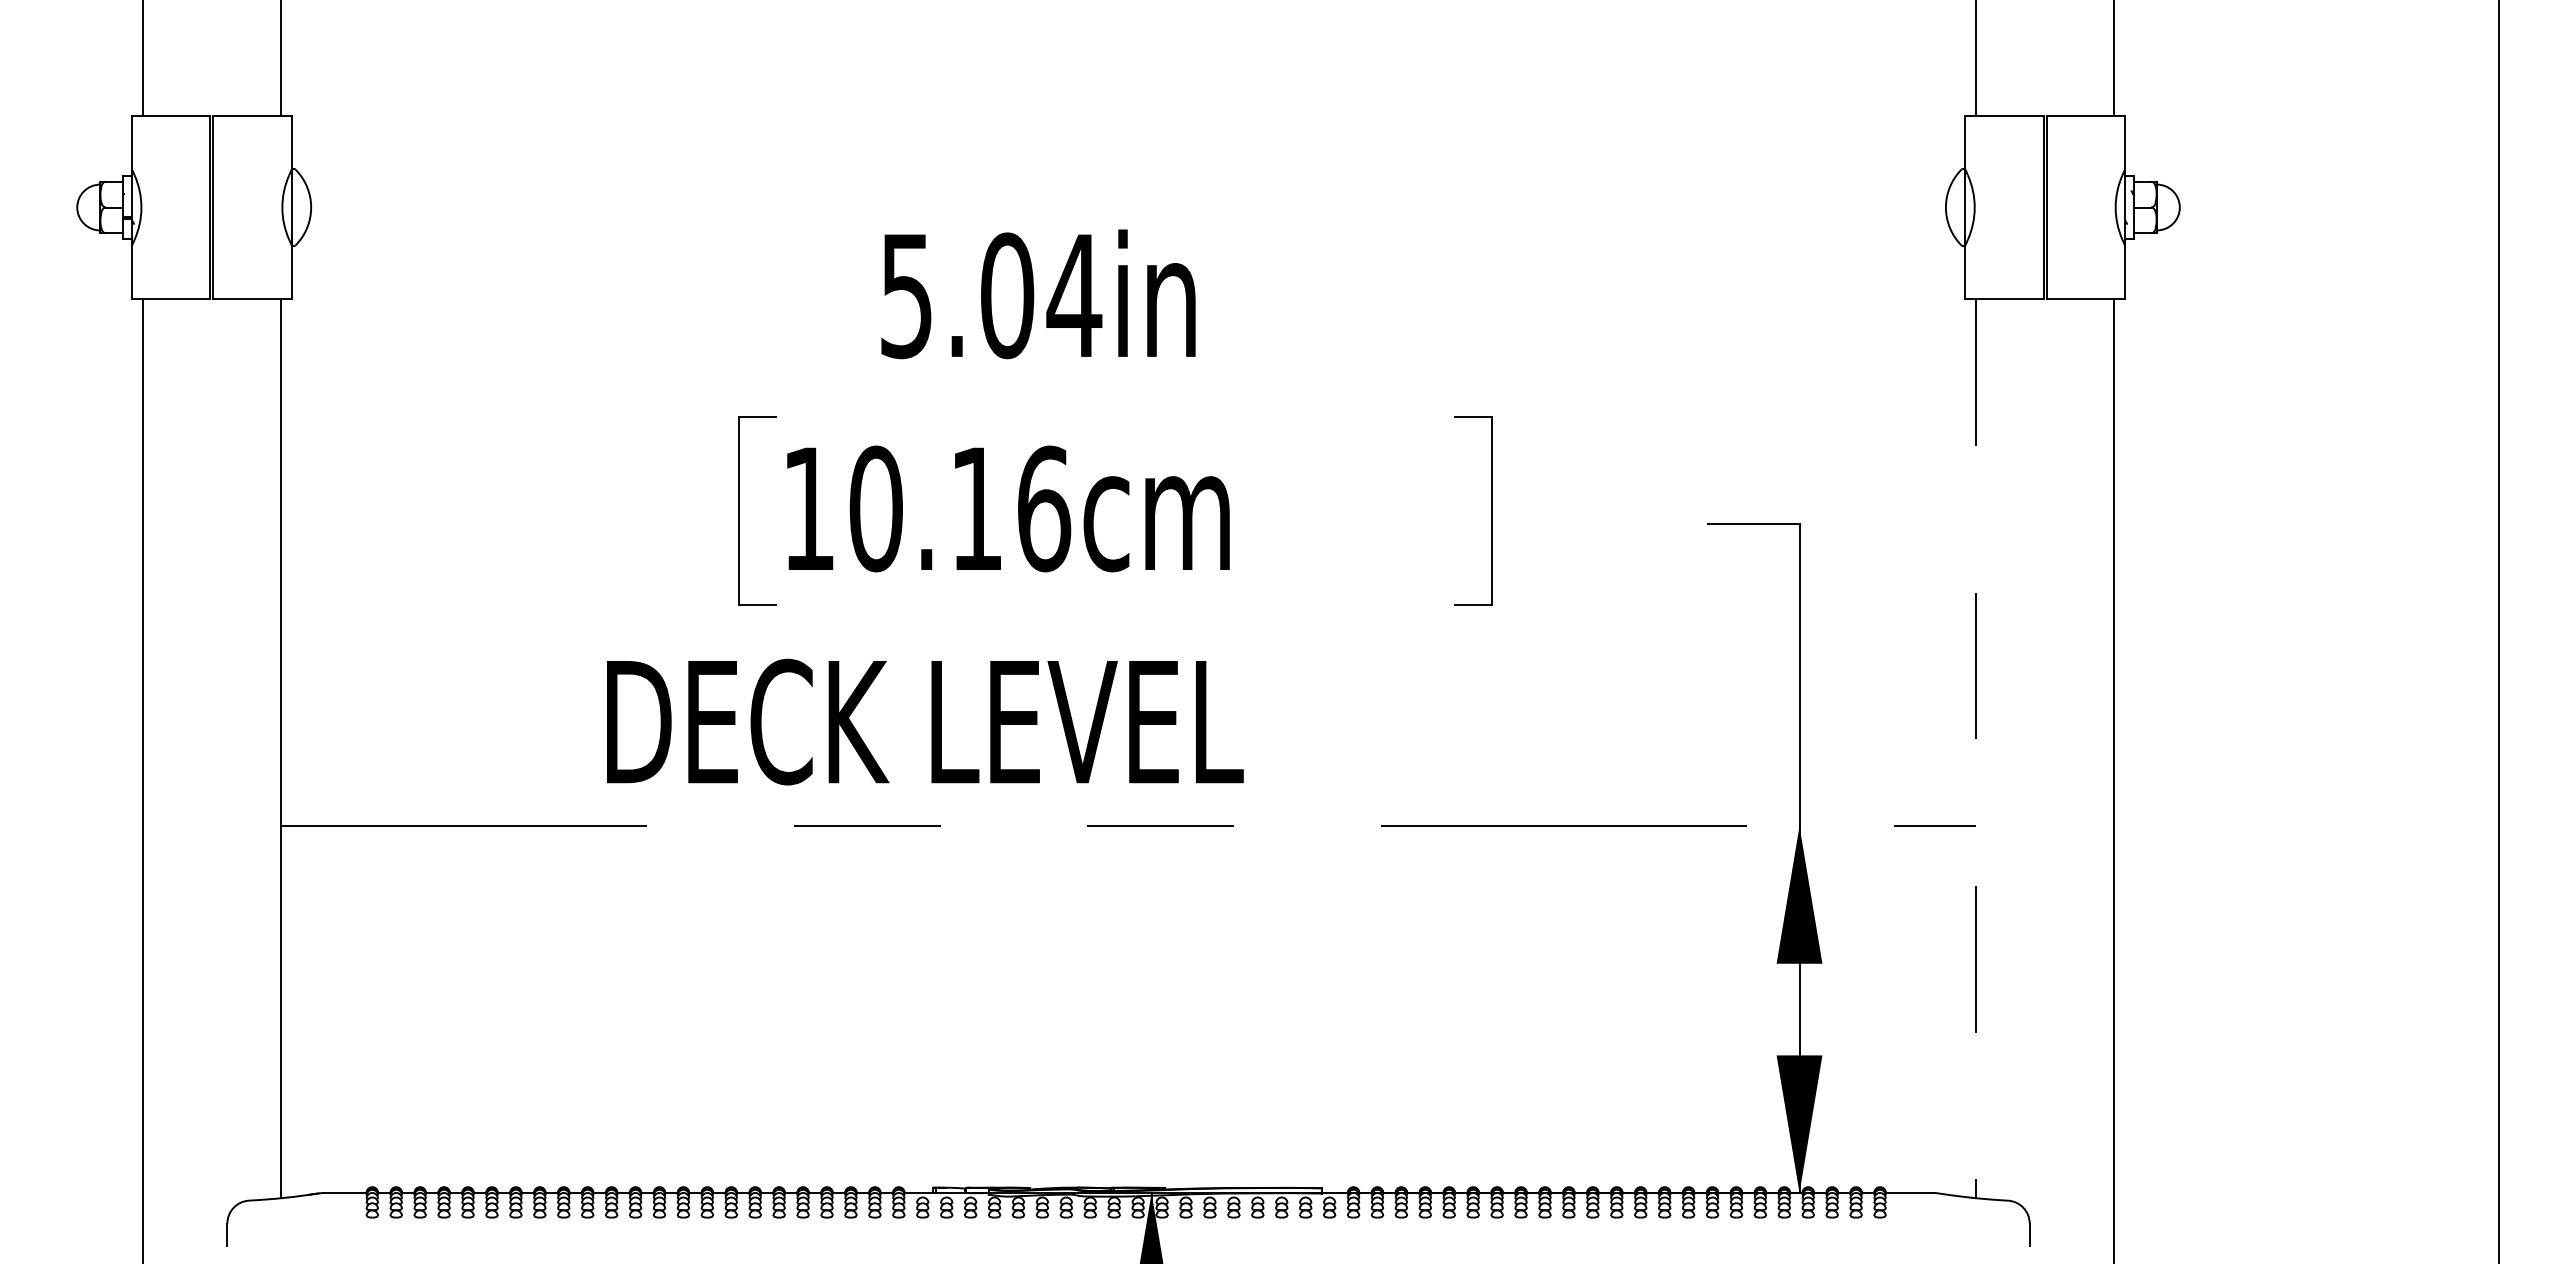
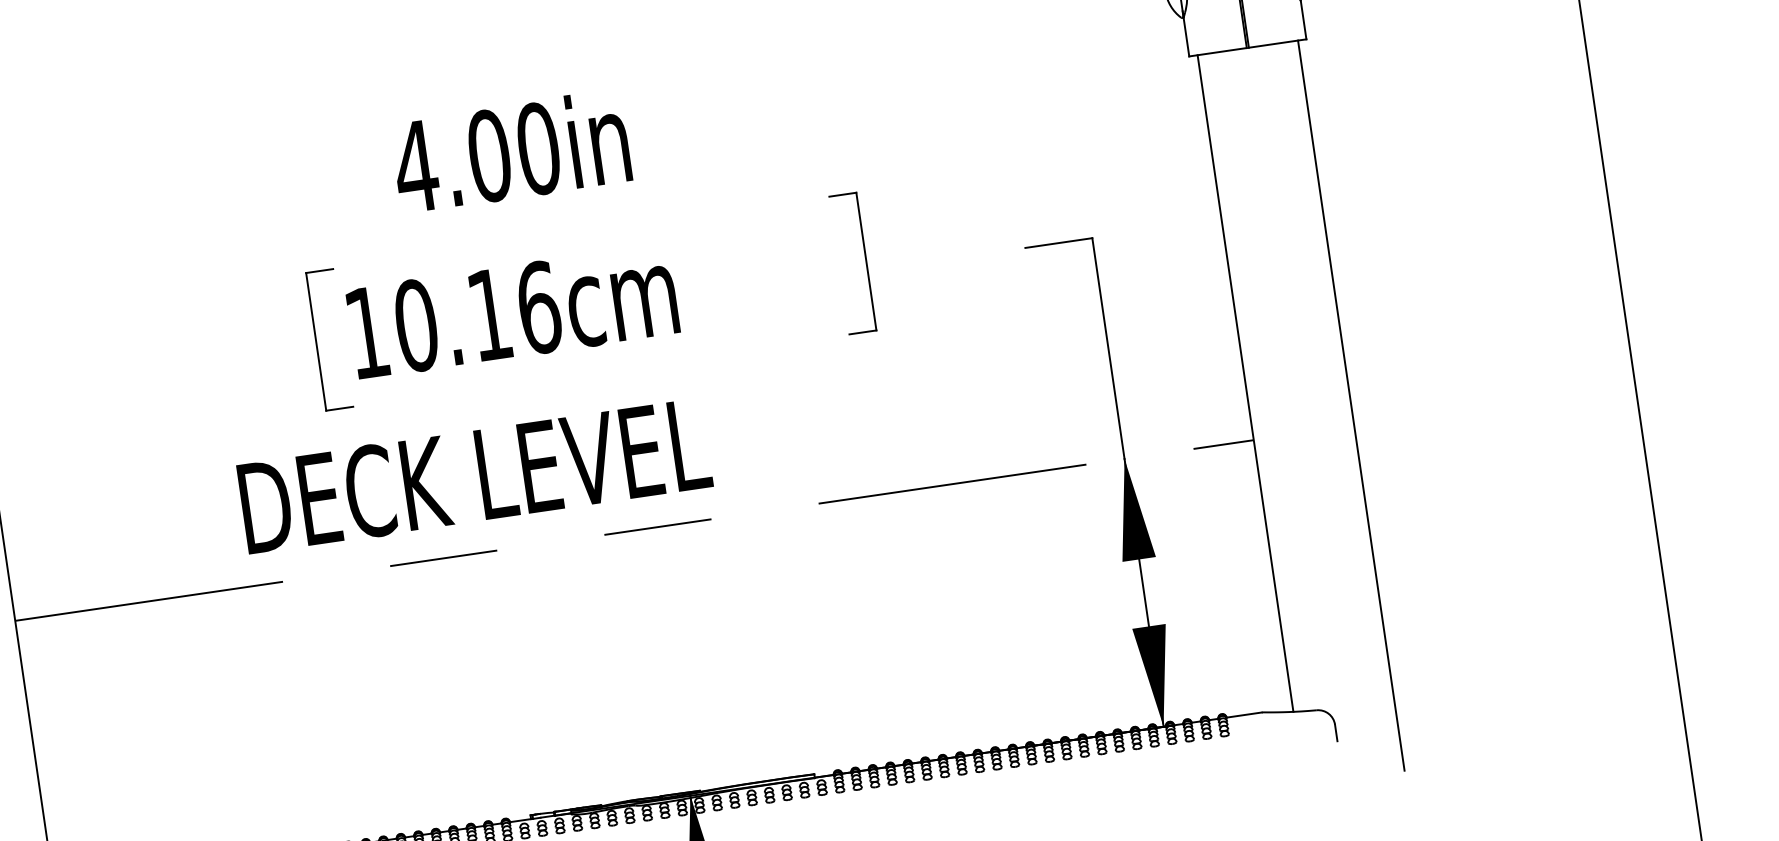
text: (990, 295) -> (477, 157), 5.04in -> 4.00in
line: (1976, 748) -> (1245, 383), dashed -> solid

